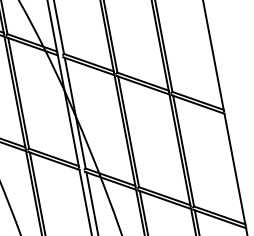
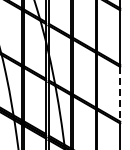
line: (235, 169) -> (120, 94), solid -> dashed

